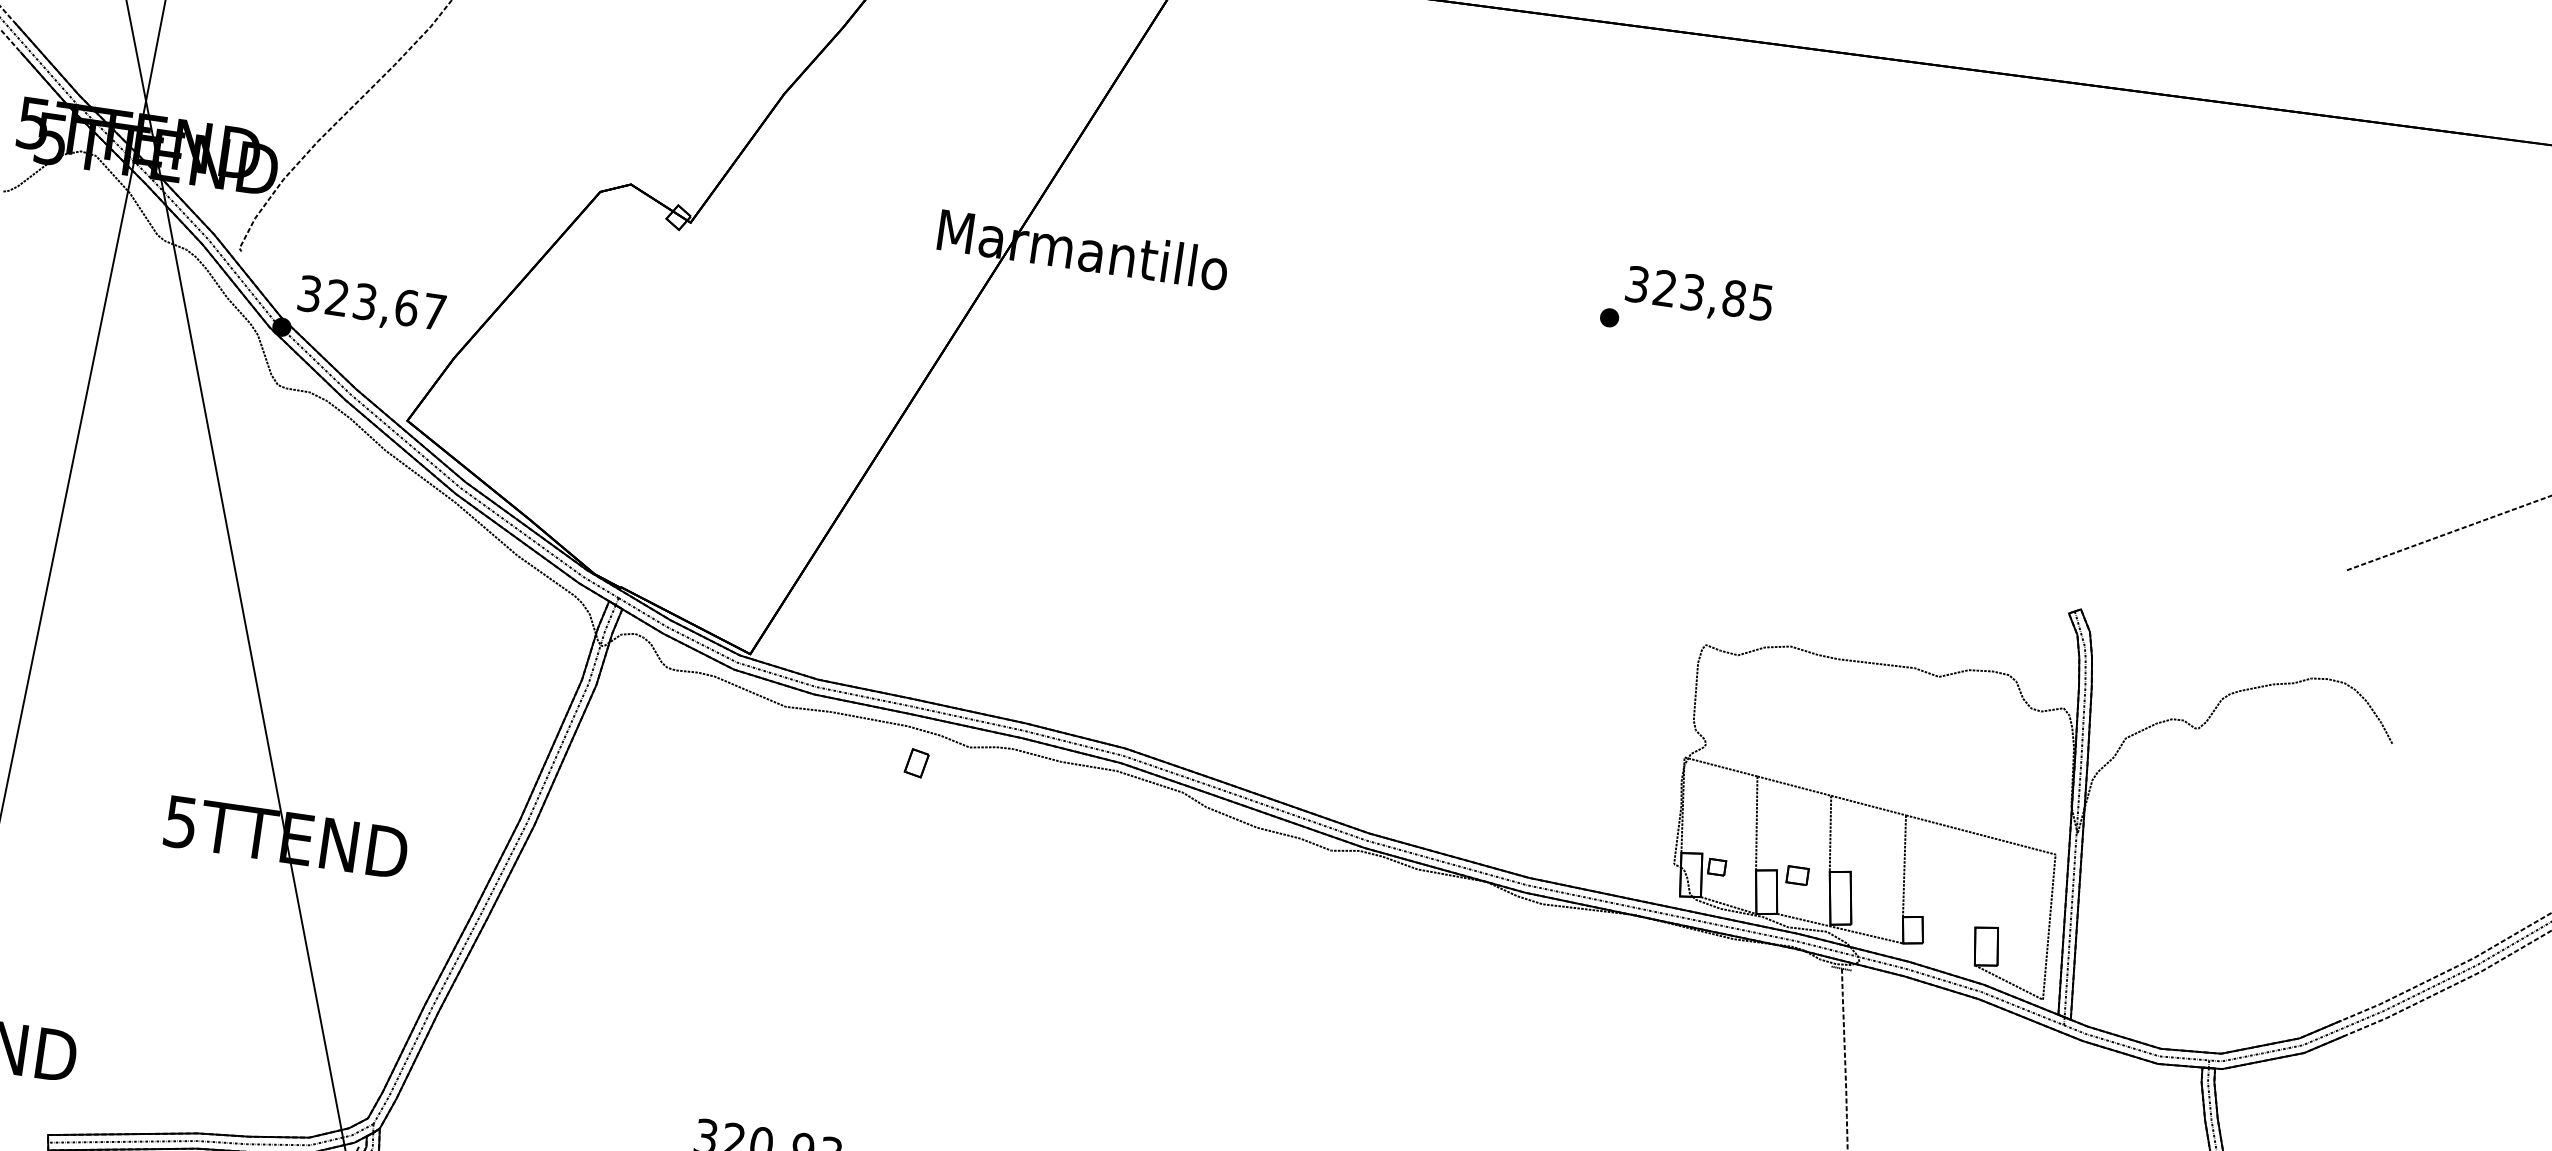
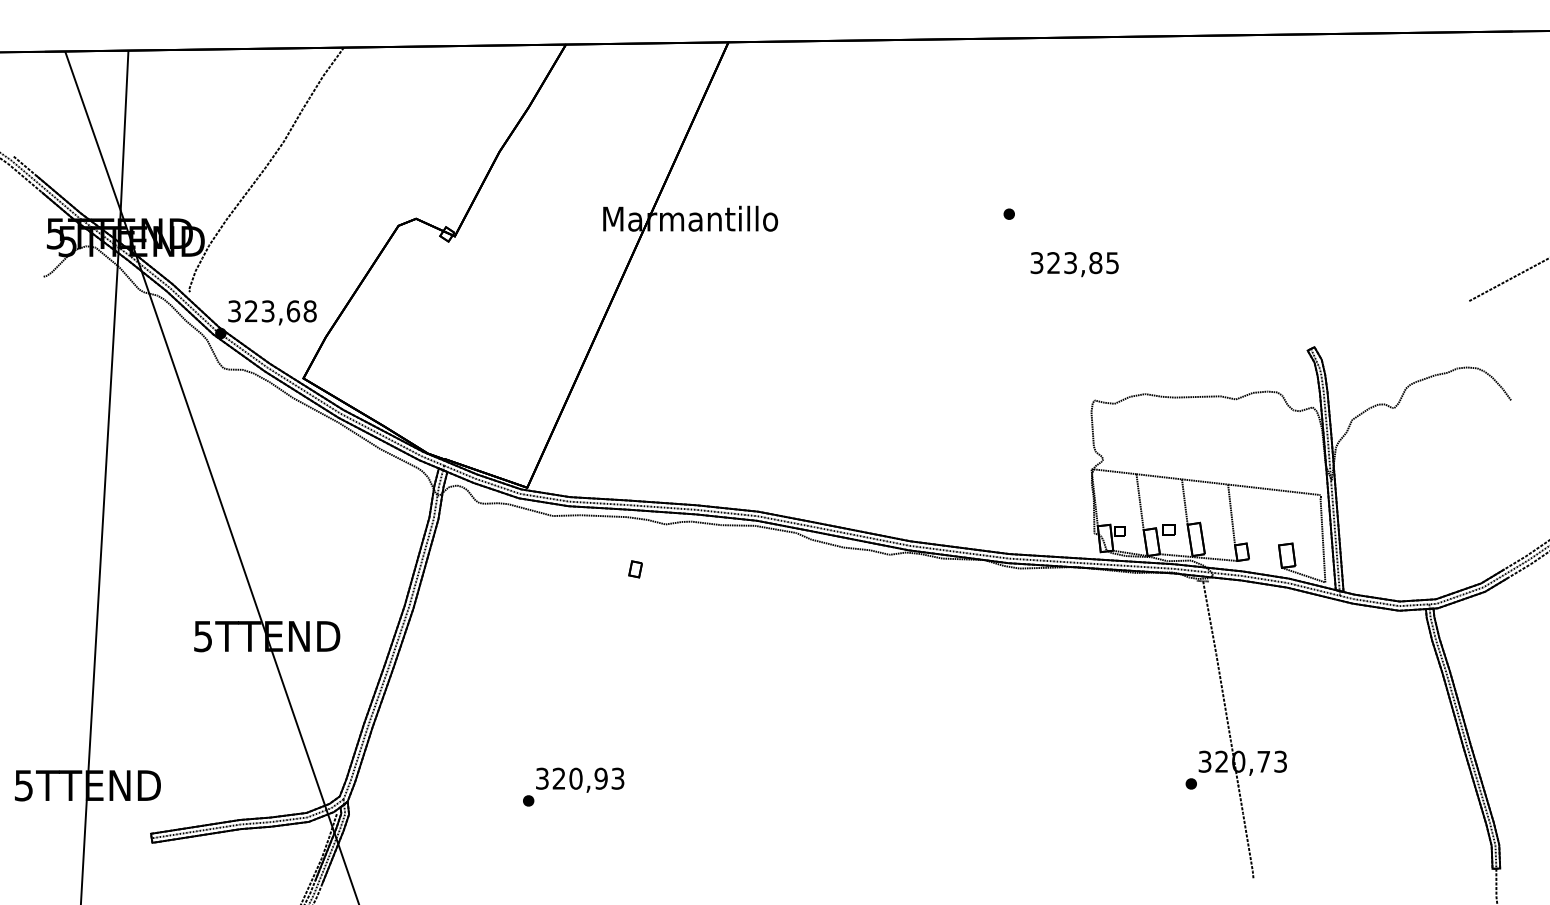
text: (1698, 295) -> (1074, 264), moved
text: (433, 311) -> (309, 311), 323,67 -> 323,68
part: (916, 763) -> (635, 569), moved

